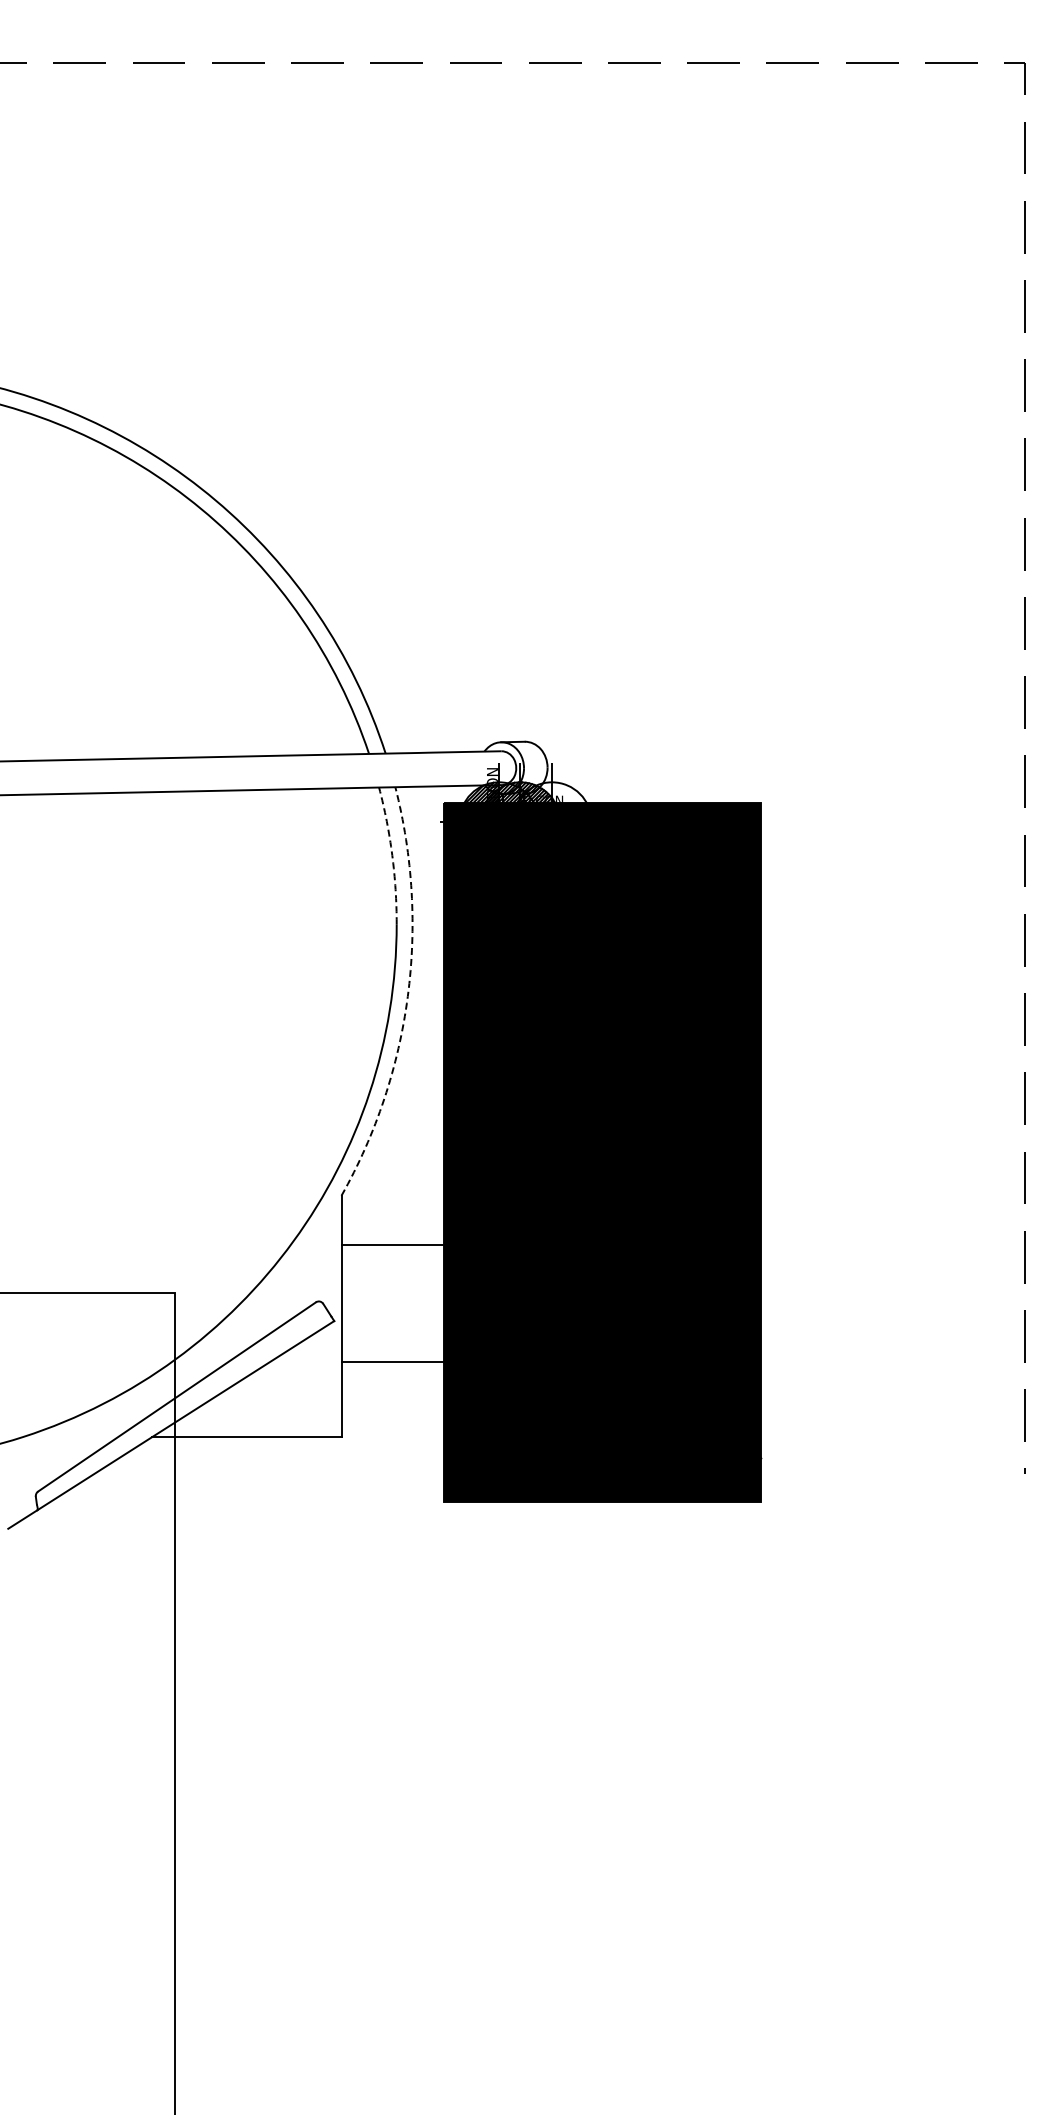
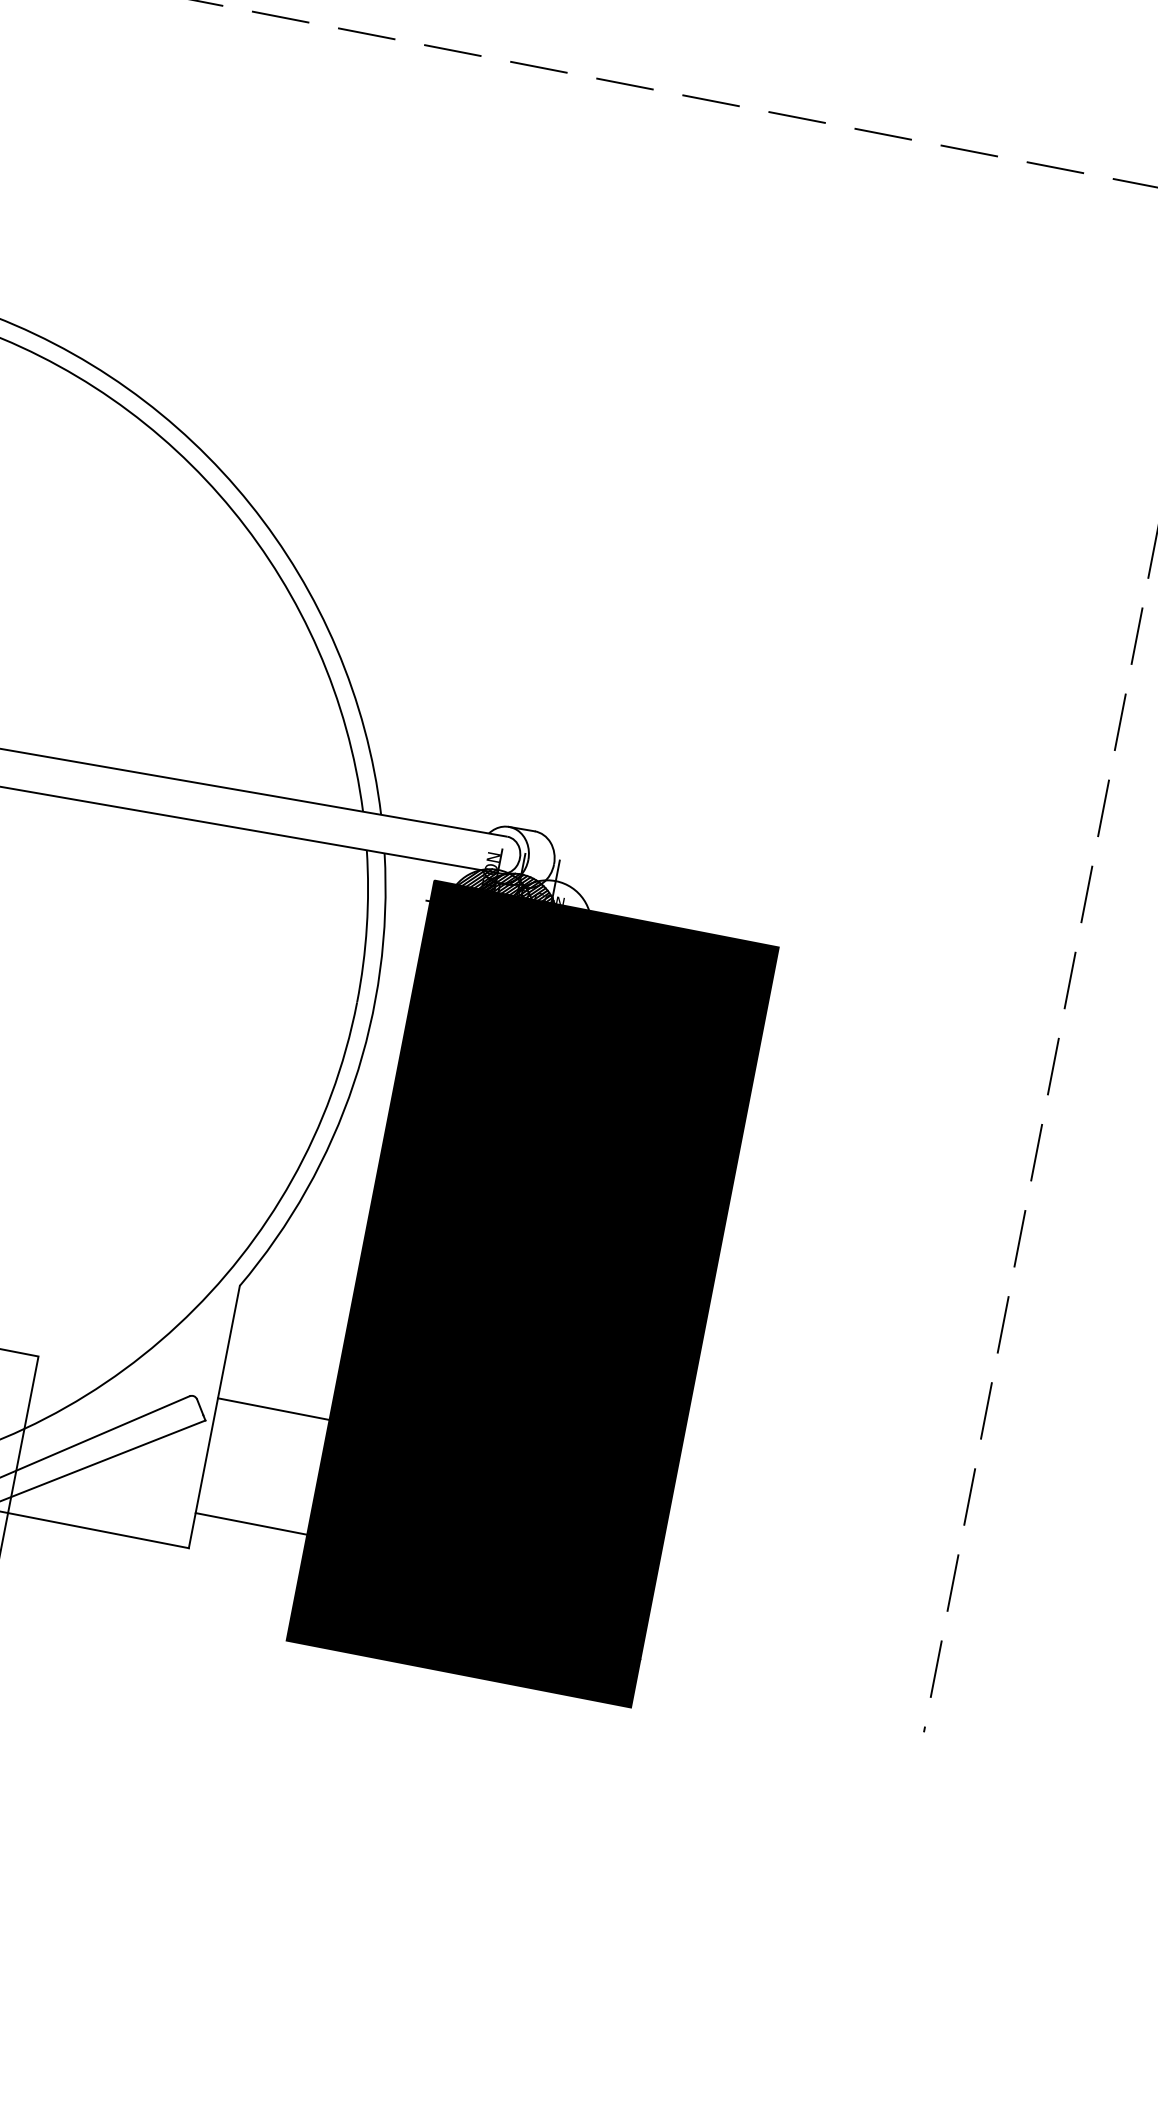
arc: (392, 855) -> (367, 926), dashed -> solid
arc: (407, 996) -> (353, 1083), dashed -> solid
line: (392, 1245) -> (273, 1409), moved
line: (392, 1361) -> (251, 1523), moved

